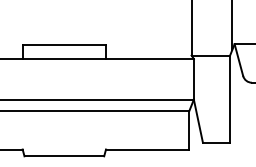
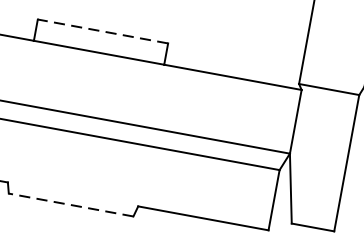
line: (64, 45) -> (103, 31), solid -> dashed
line: (64, 156) -> (71, 205), solid -> dashed

